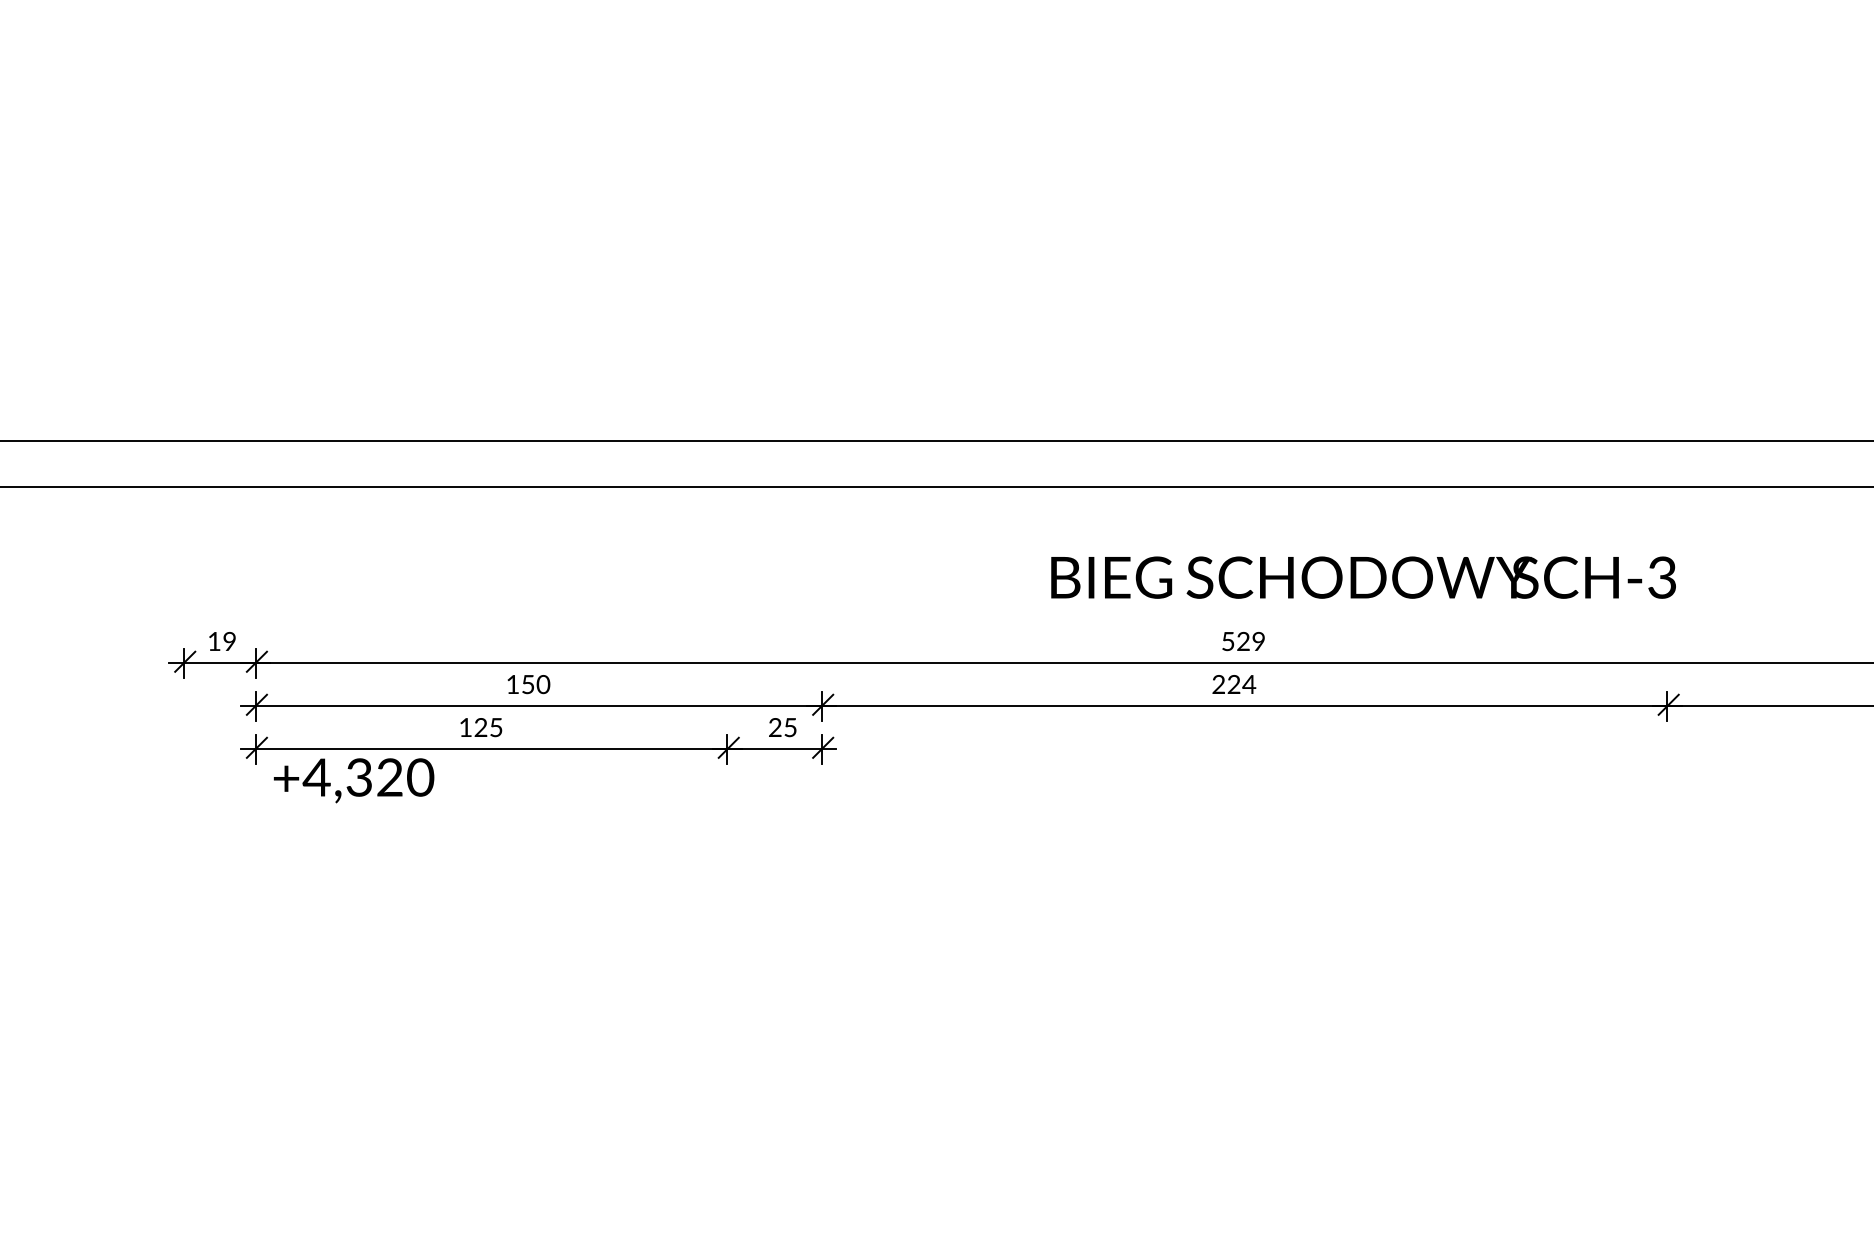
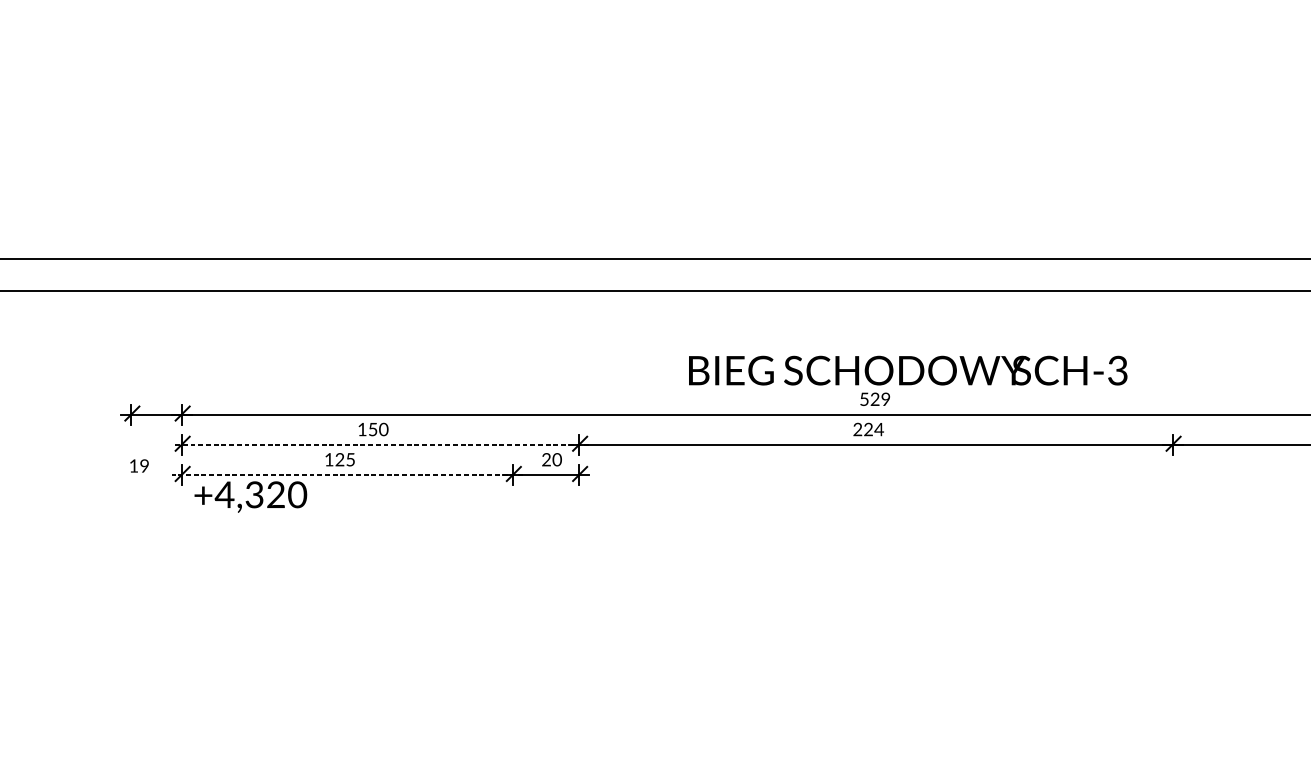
text: (1363, 577) -> (908, 370), moved
text: (222, 641) -> (139, 466), moved
line: (538, 706) -> (380, 444), solid -> dashed
text: (790, 727) -> (557, 459), 25 -> 20
line: (490, 749) -> (346, 475), solid -> dashed

